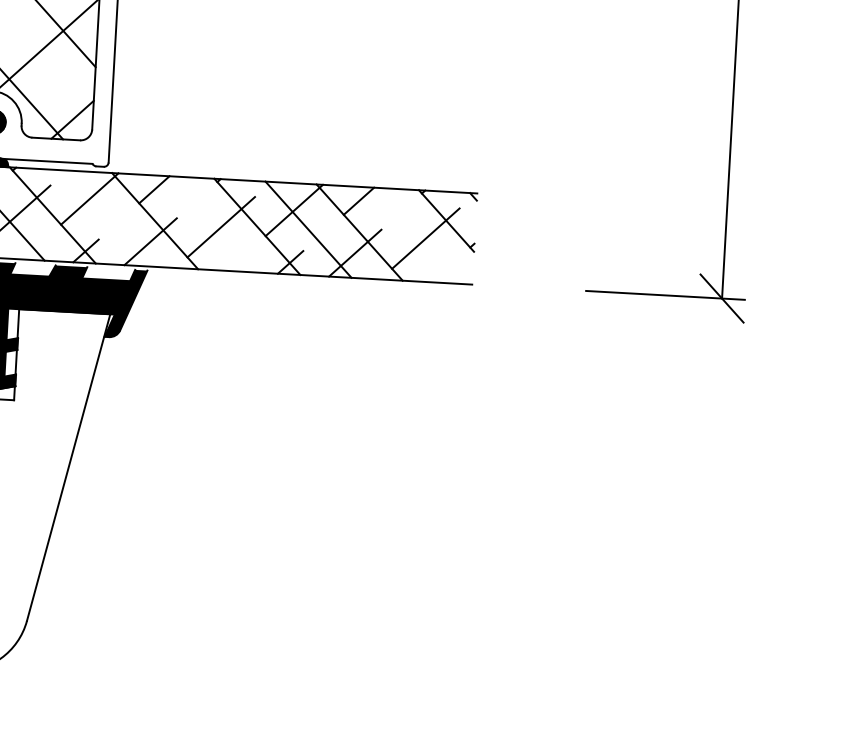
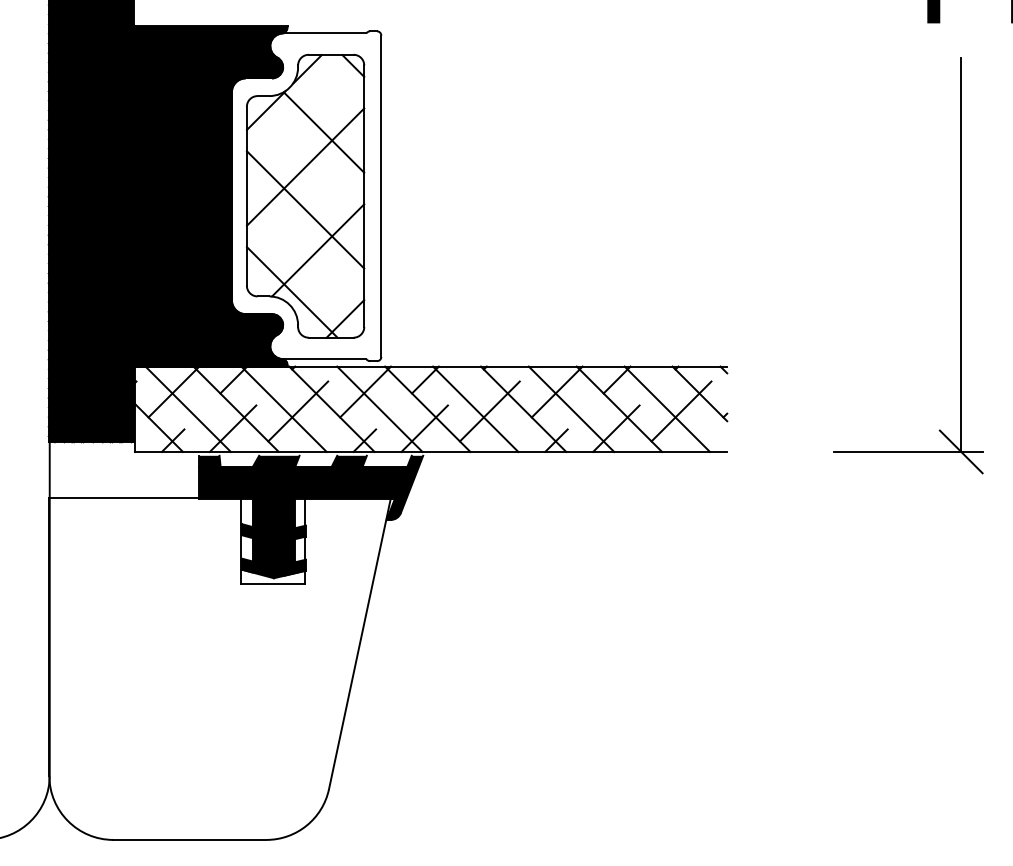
line: (103, 217) -> (379, 408), added
line: (206, 223) -> (475, 408), added
line: (411, 234) -> (667, 408), added

